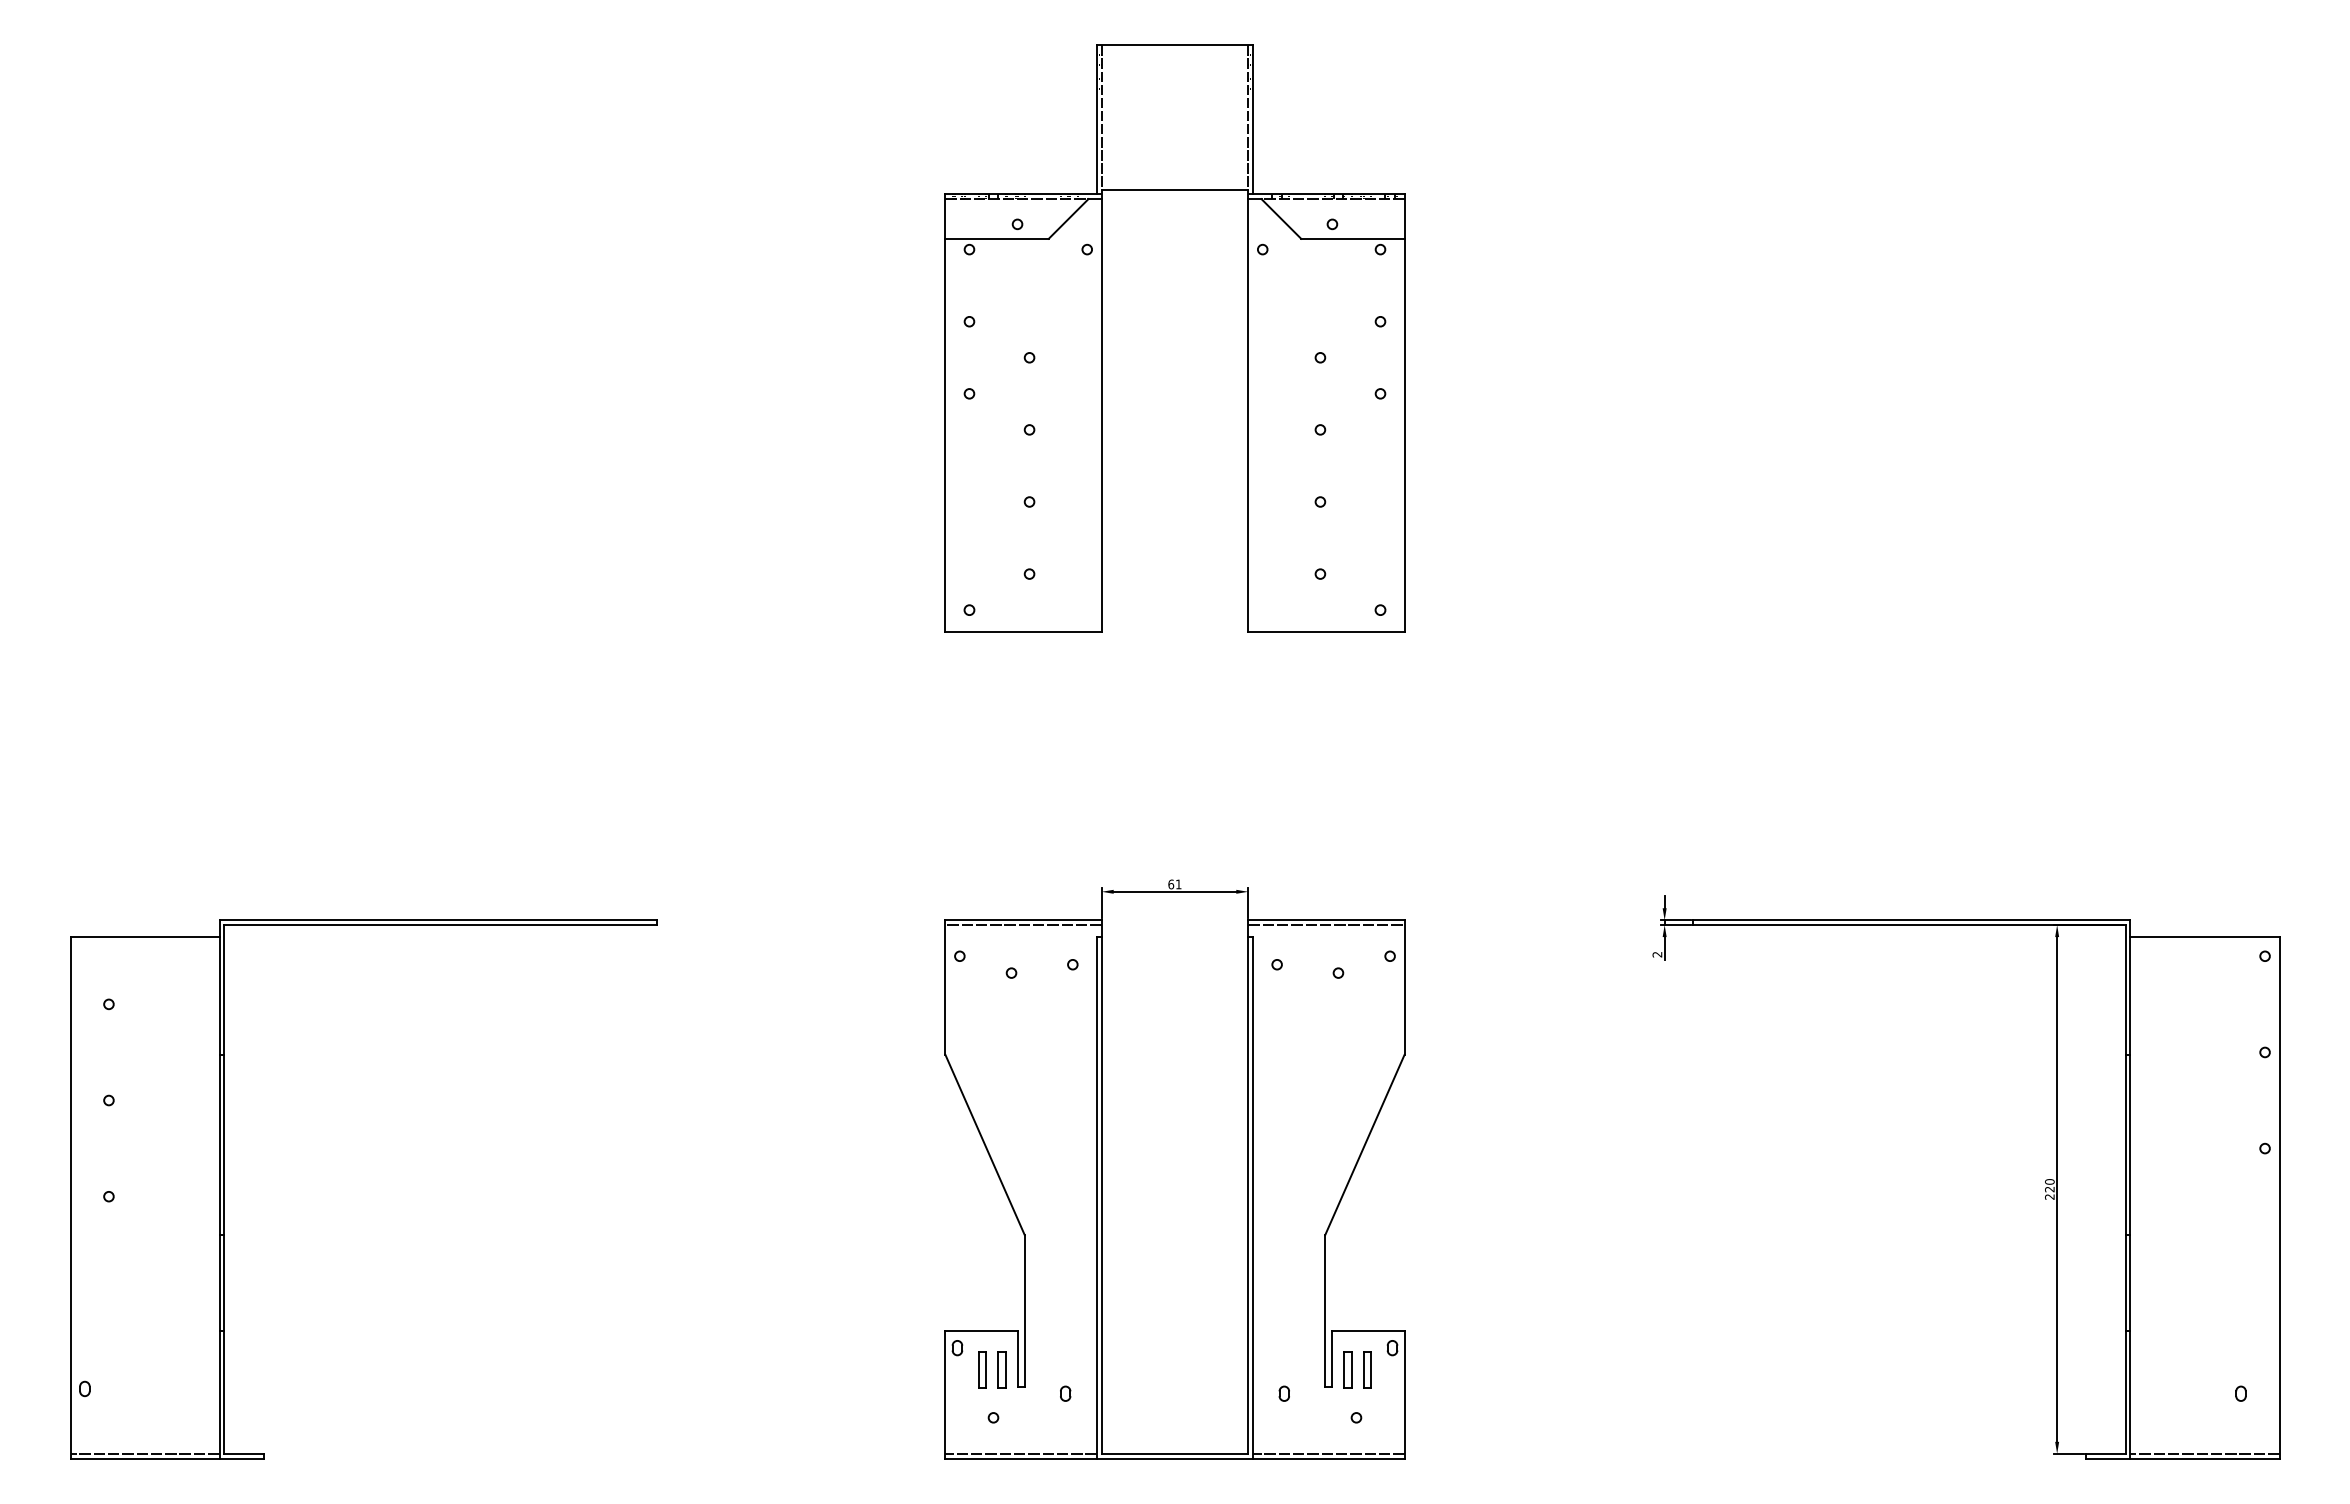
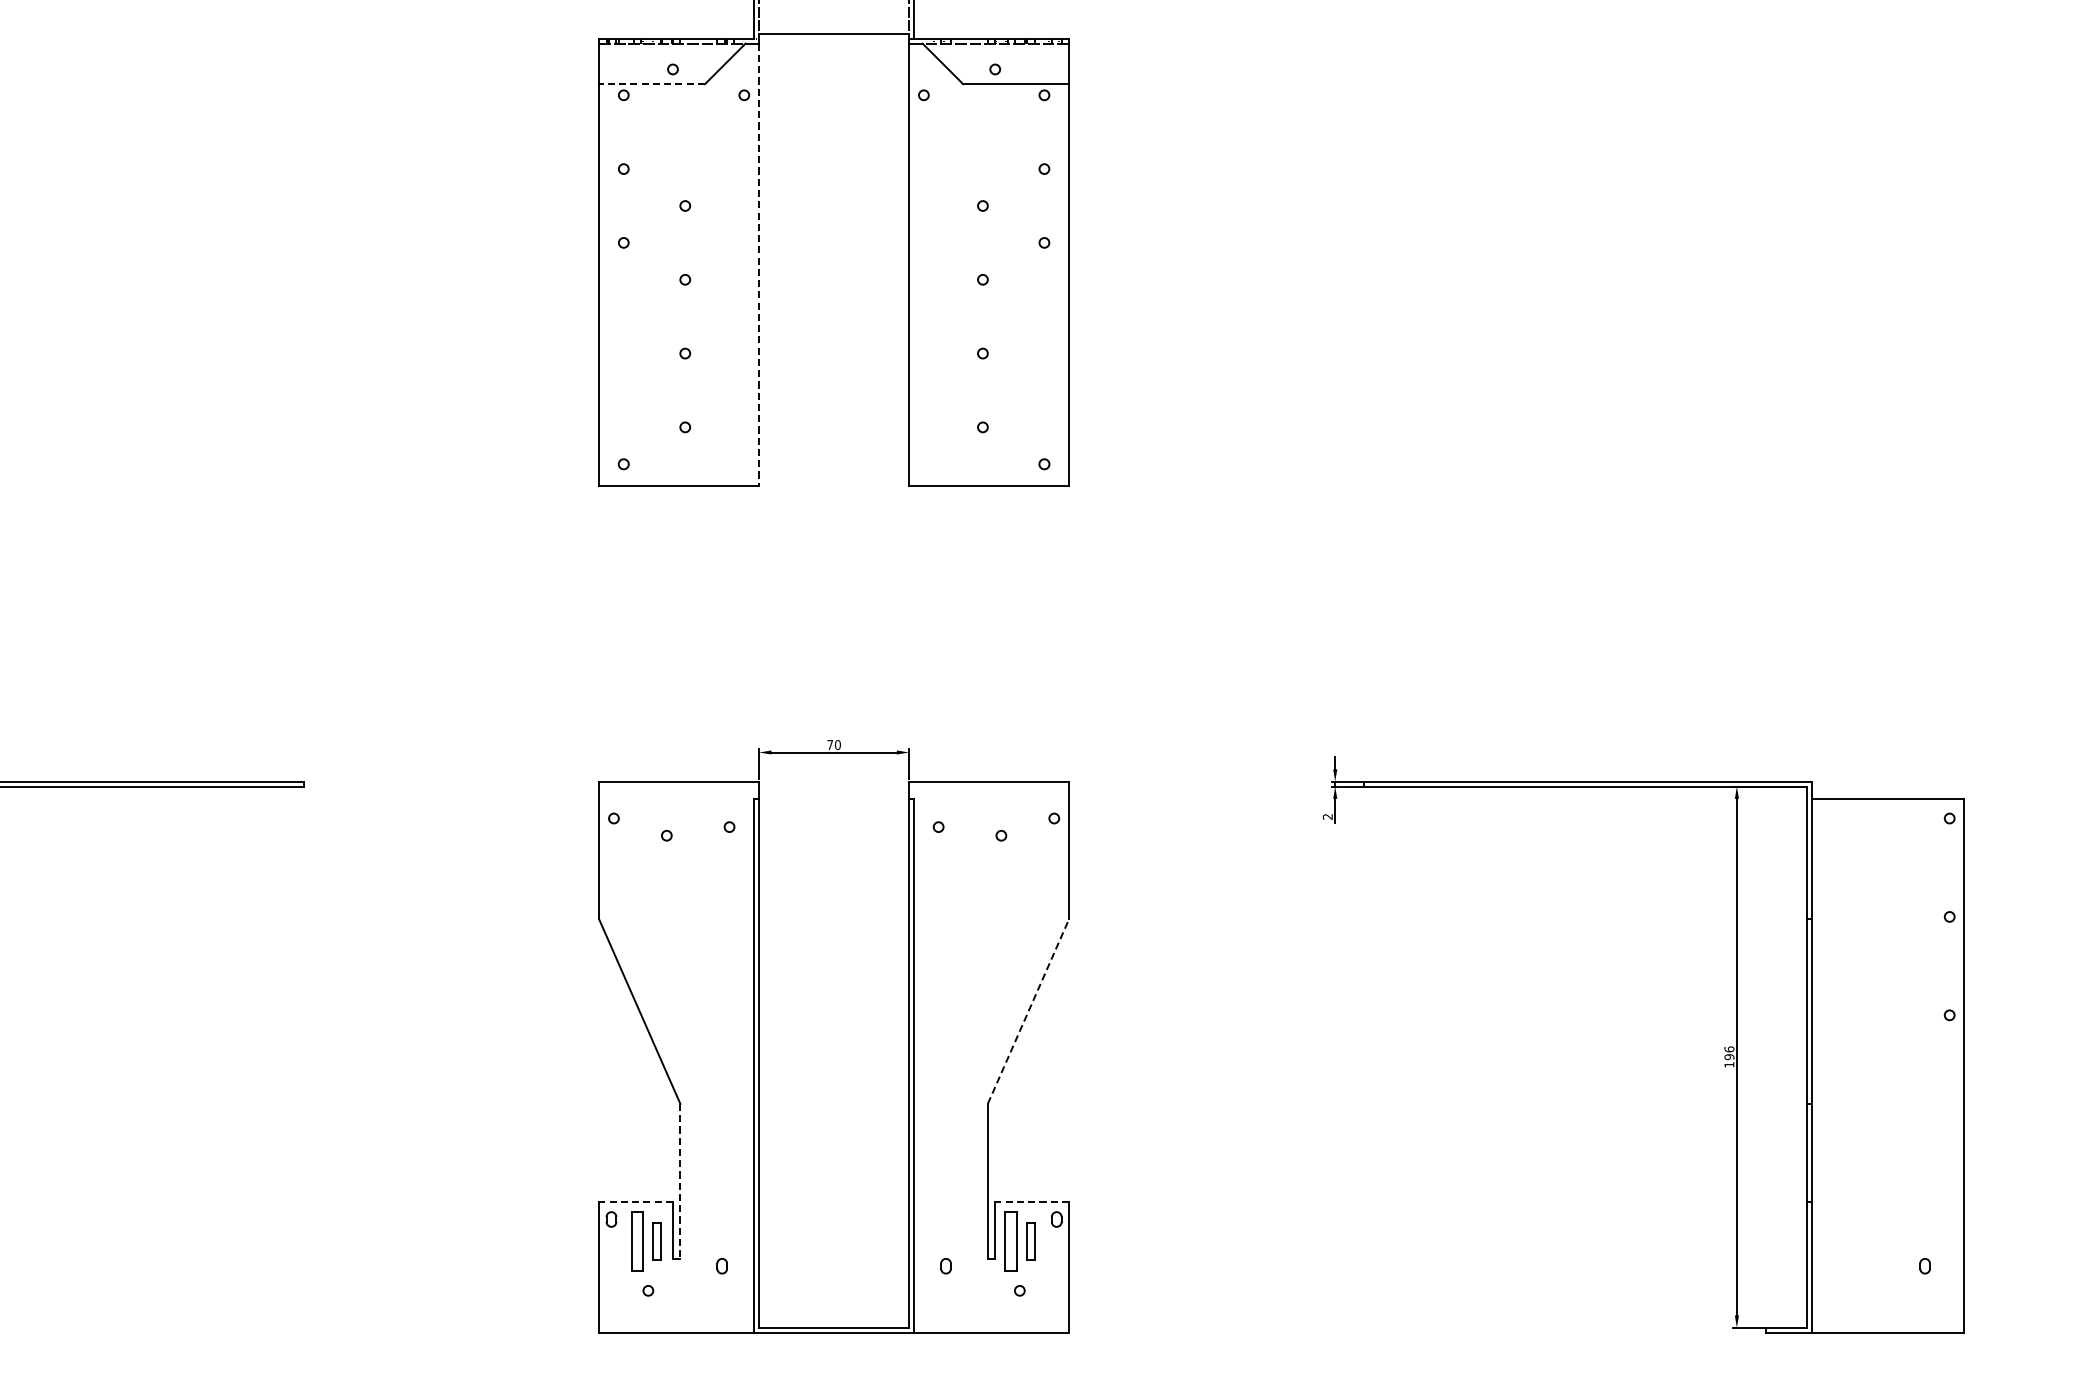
line: (997, 238) -> (652, 83), solid -> dashed
line: (1101, 415) -> (758, 265), solid -> dashed
text: (1174, 884) -> (833, 745), 61 -> 70
line: (1023, 925) -> (679, 786), removed
line: (1326, 925) -> (989, 786), removed
line: (1365, 1144) -> (1029, 1011), solid -> dashed
text: (2049, 1189) -> (1729, 1057), 220 -> 196
line: (1024, 1310) -> (680, 1181), solid -> dashed
line: (981, 1331) -> (636, 1202), solid -> dashed
line: (1368, 1331) -> (1032, 1202), solid -> dashed
part: (982, 1369) -> (637, 1241), size x1.6
part: (1347, 1369) -> (1010, 1241), size x1.6
line: (1020, 1453) -> (675, 1327), removed
line: (1328, 1453) -> (991, 1327), removed
line: (2204, 1453) -> (1887, 1327), removed

